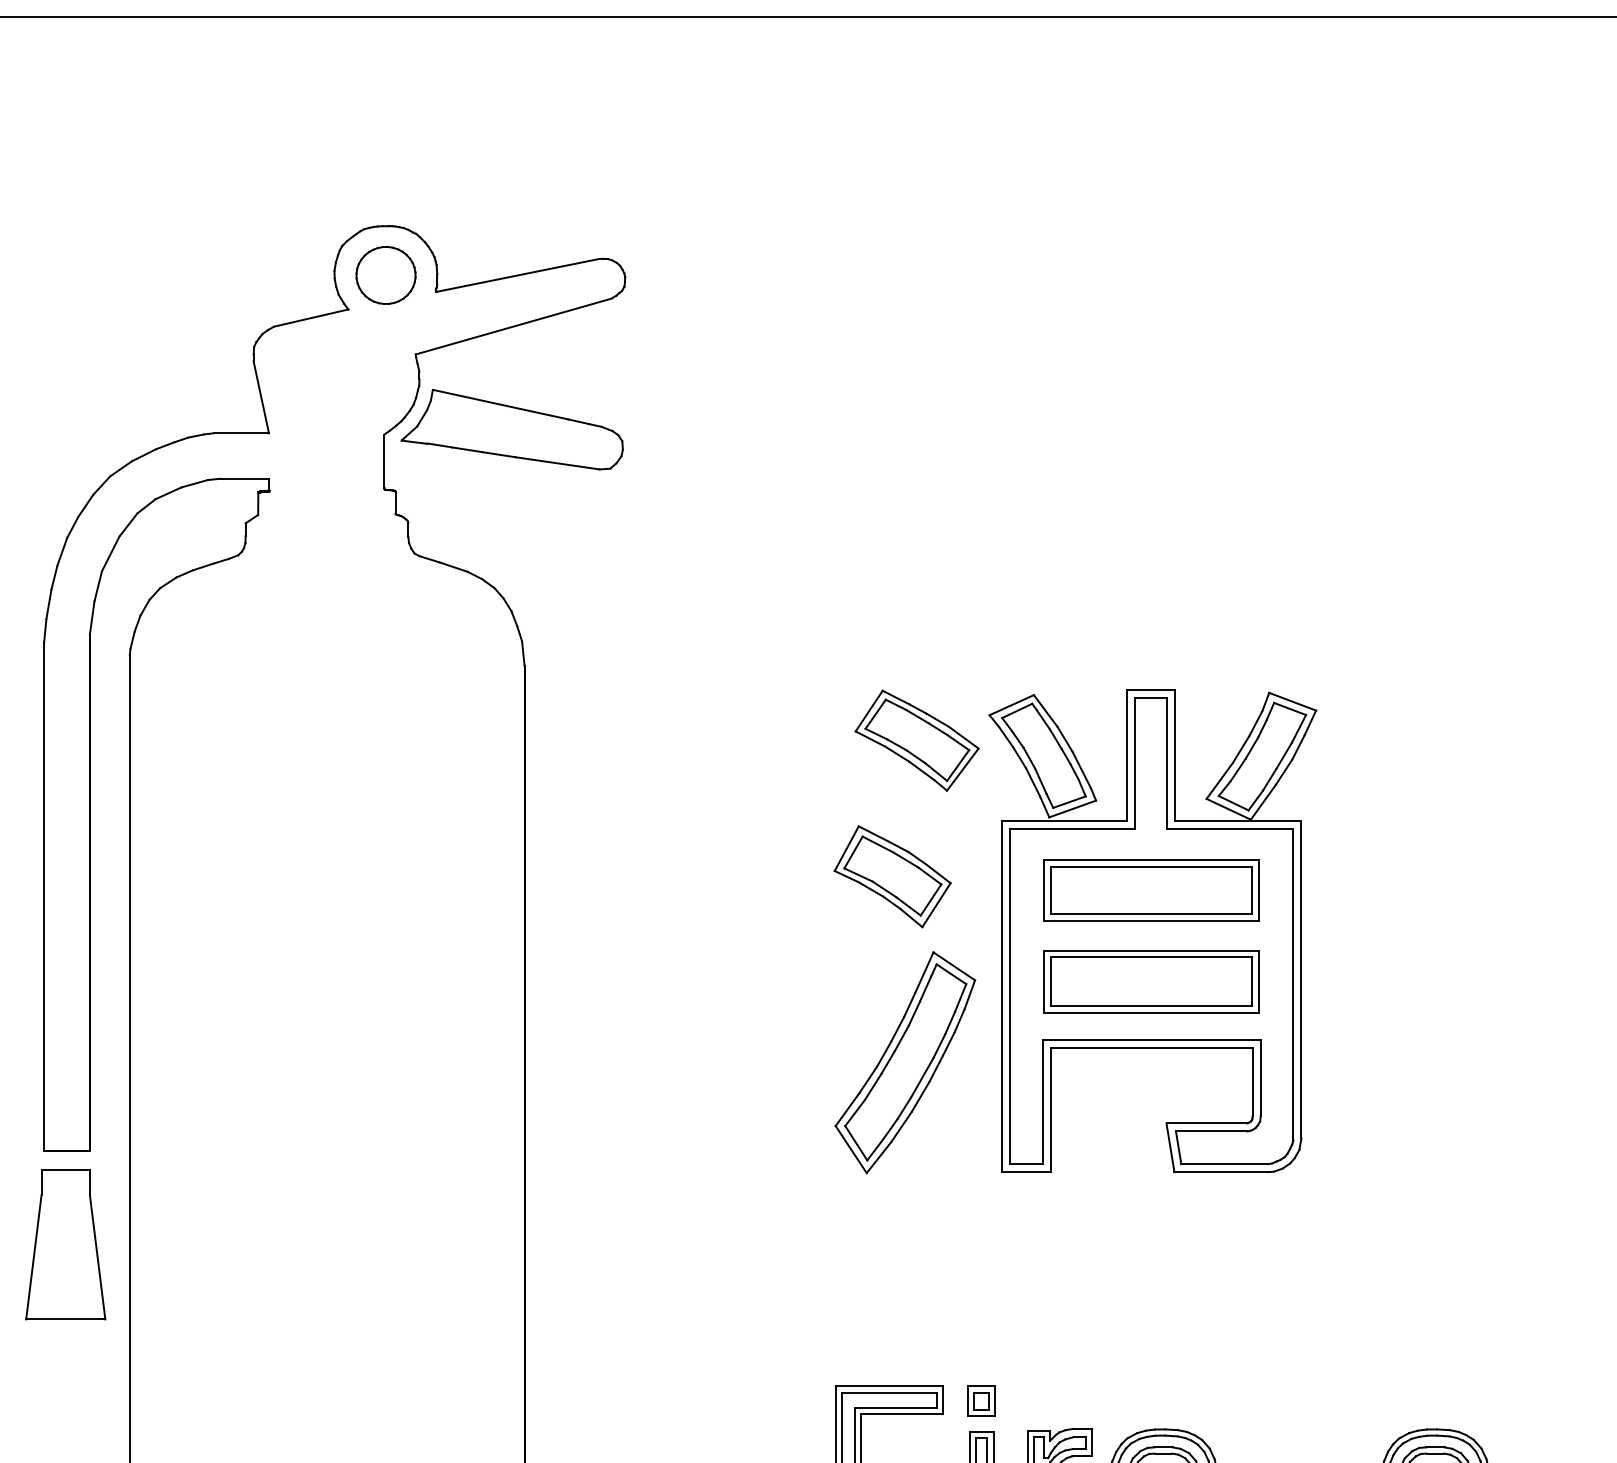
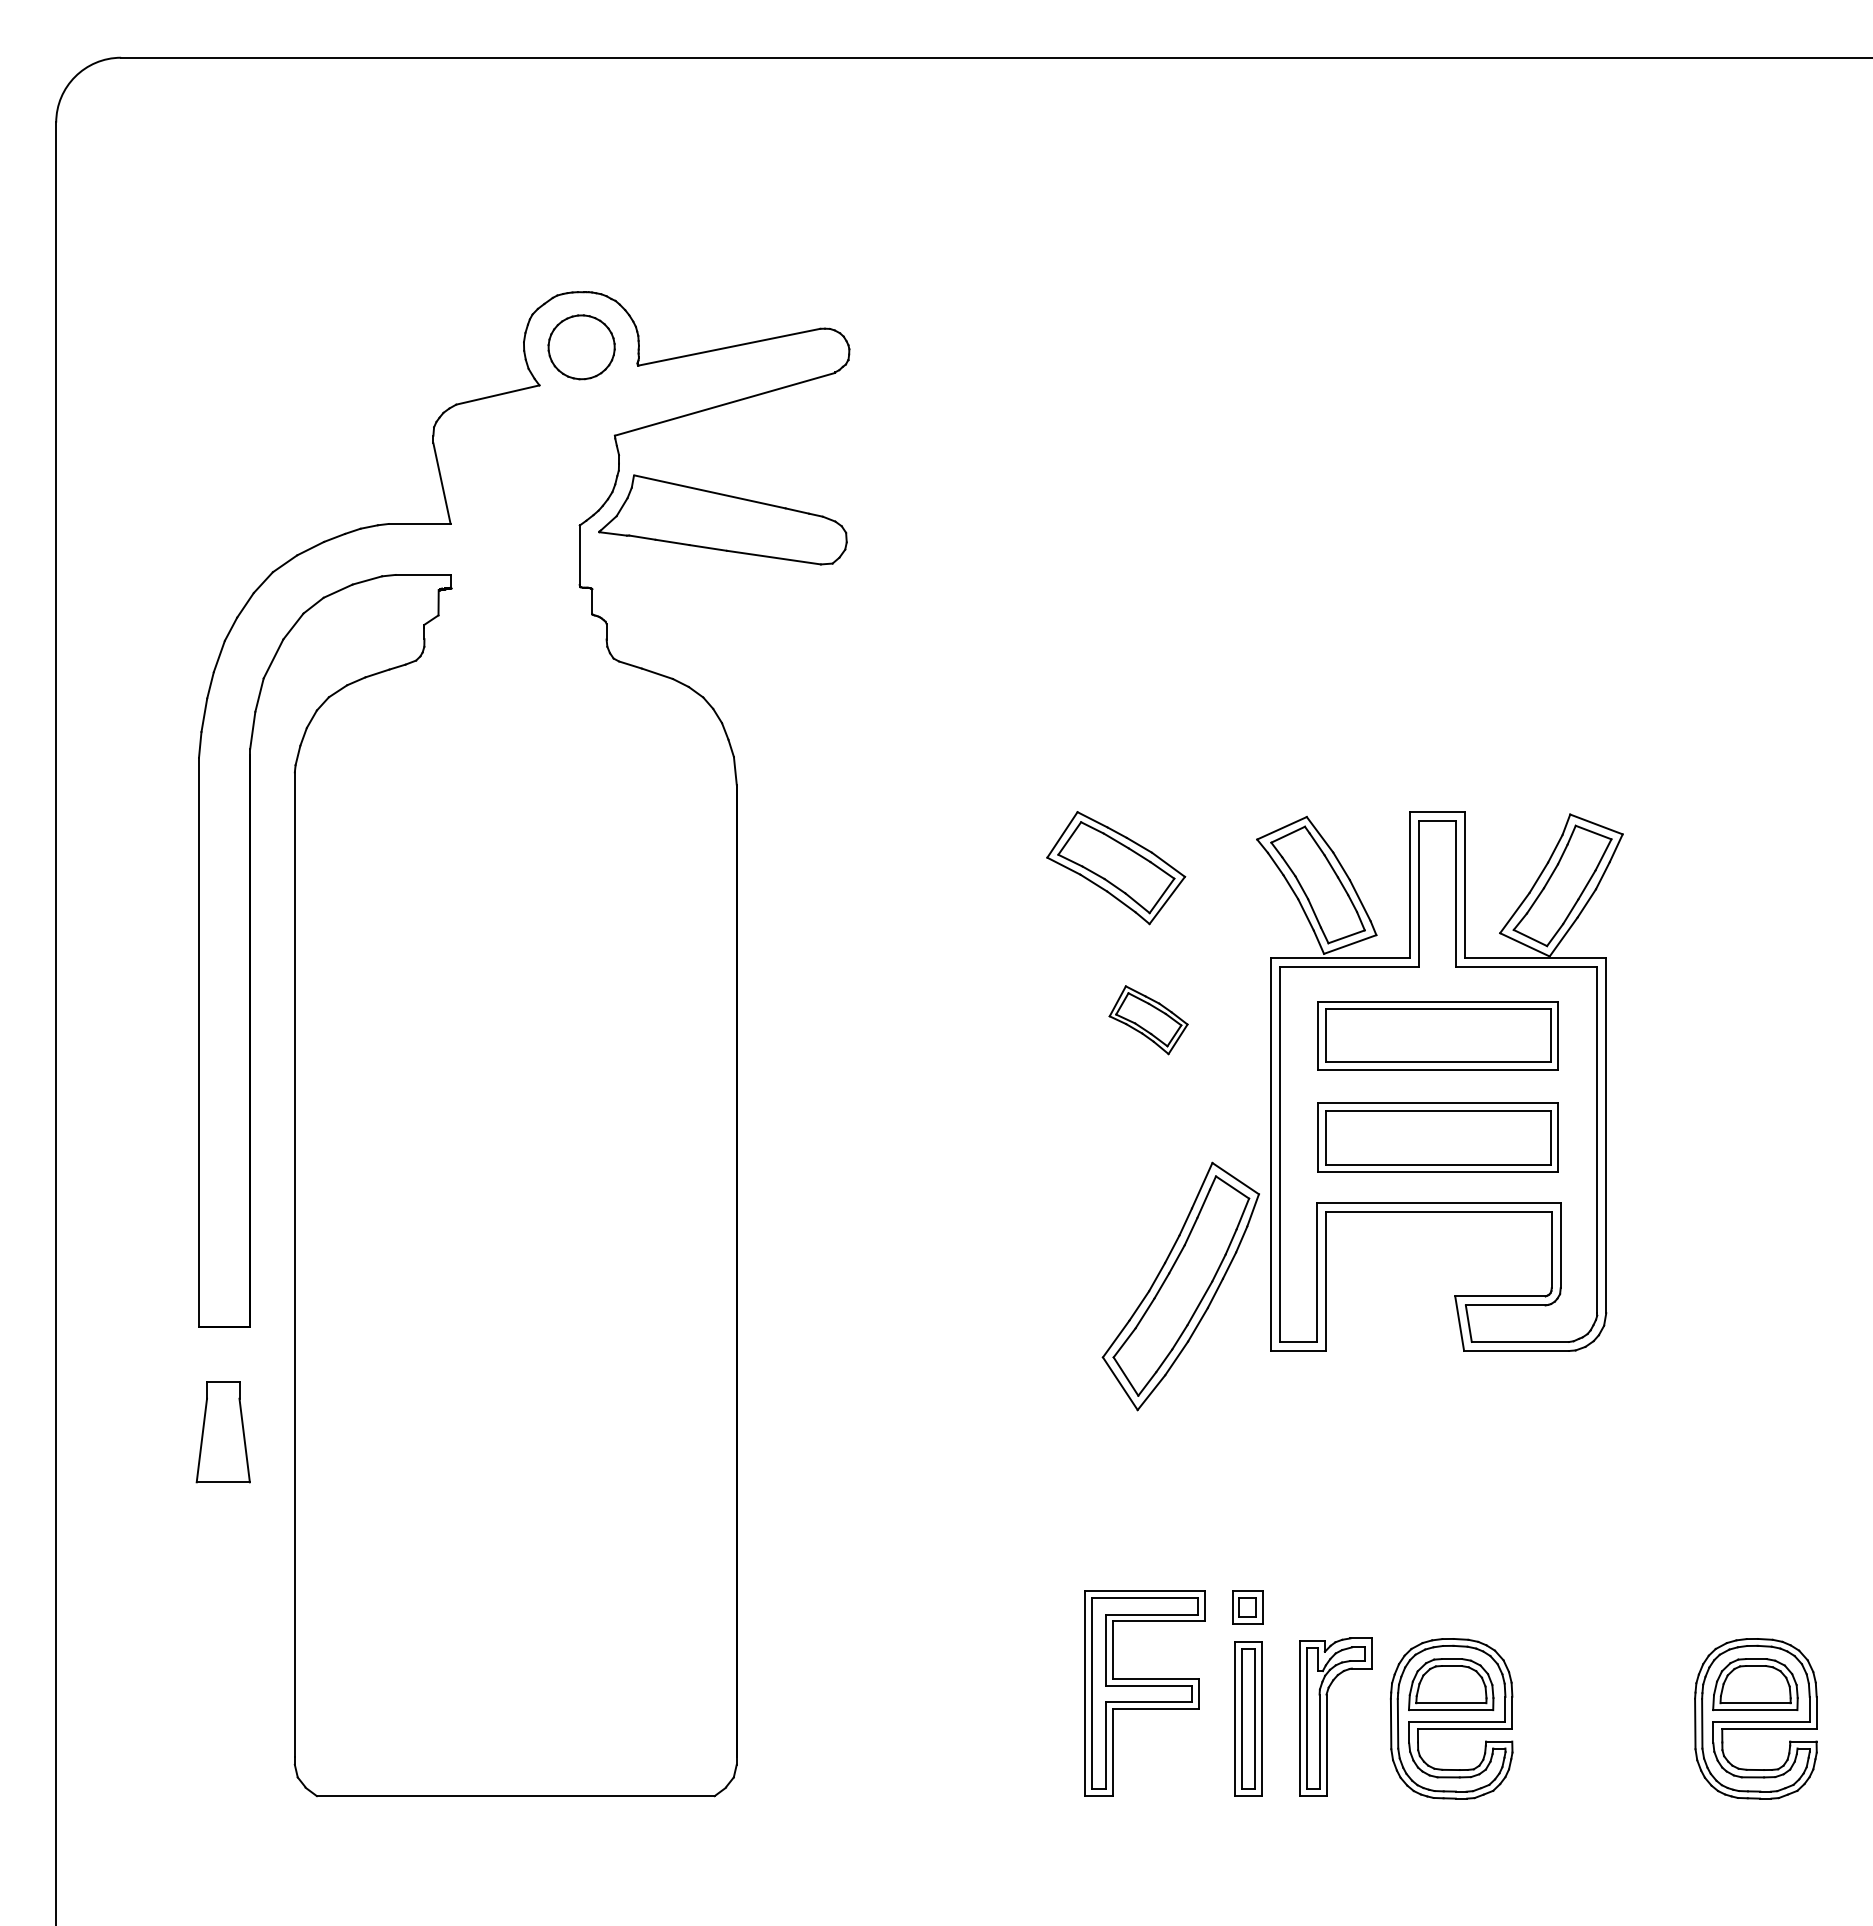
part: (917, 741) -> (1116, 868), moved
part: (892, 876) -> (1148, 1019), size x0.6
part: (904, 1062) -> (1180, 1286), moved
part: (66, 1244) -> (223, 1431), size x0.6

